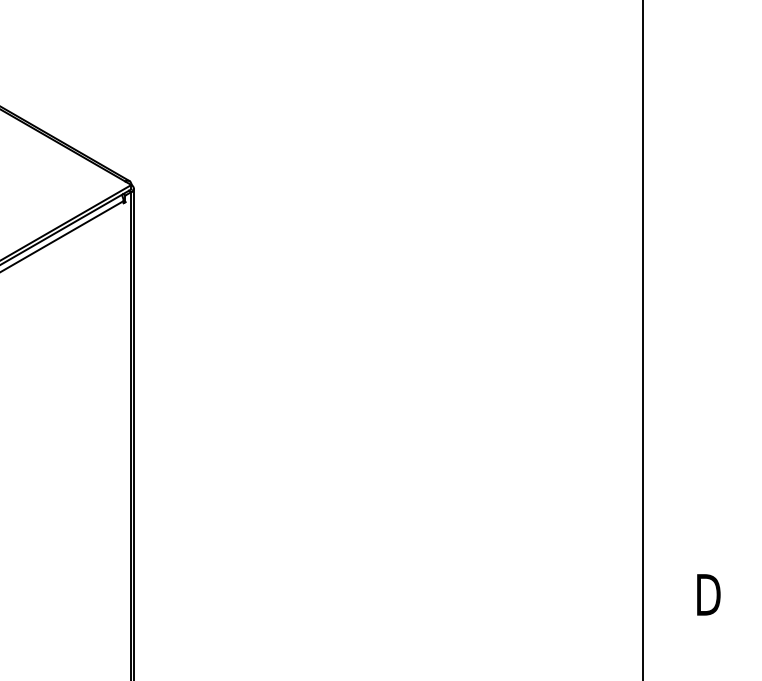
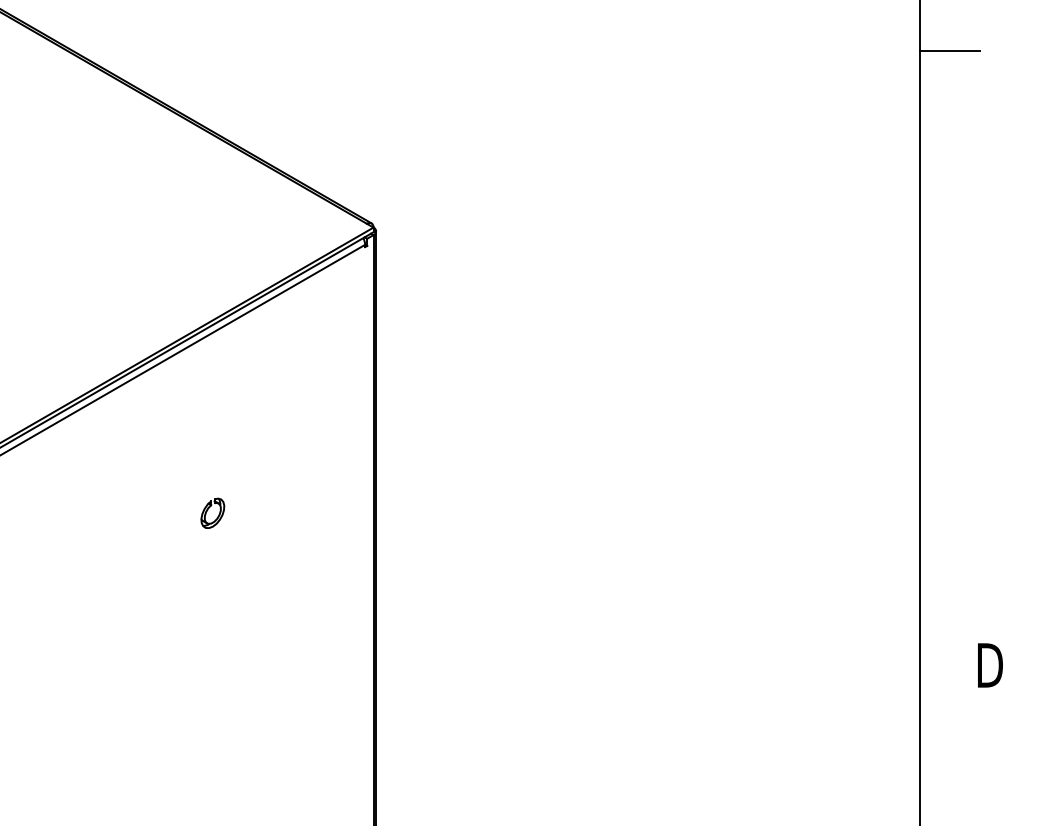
line: (670, 19) -> (949, 50), added

